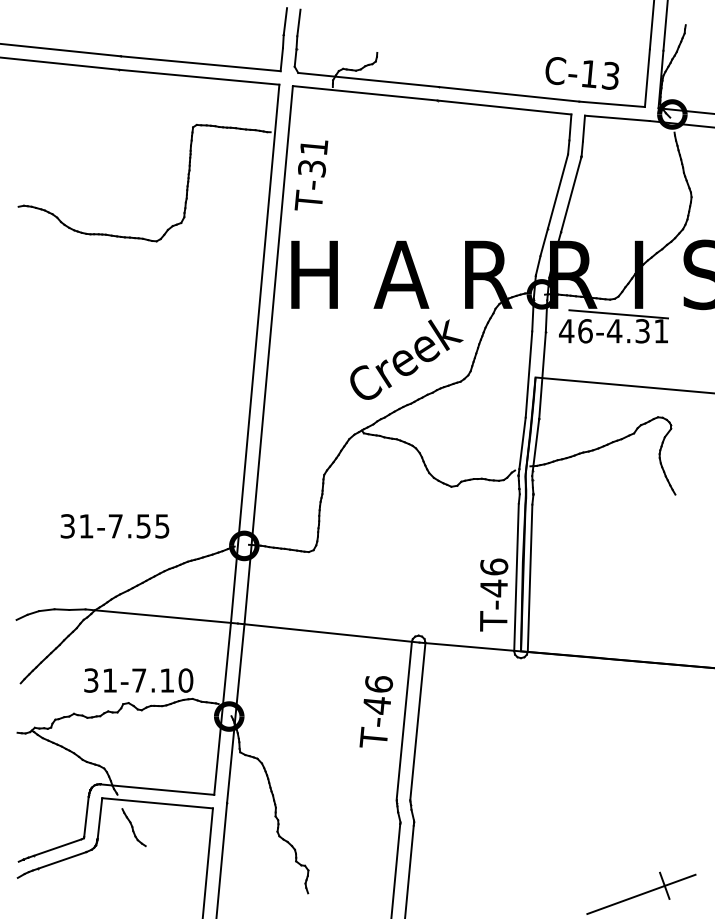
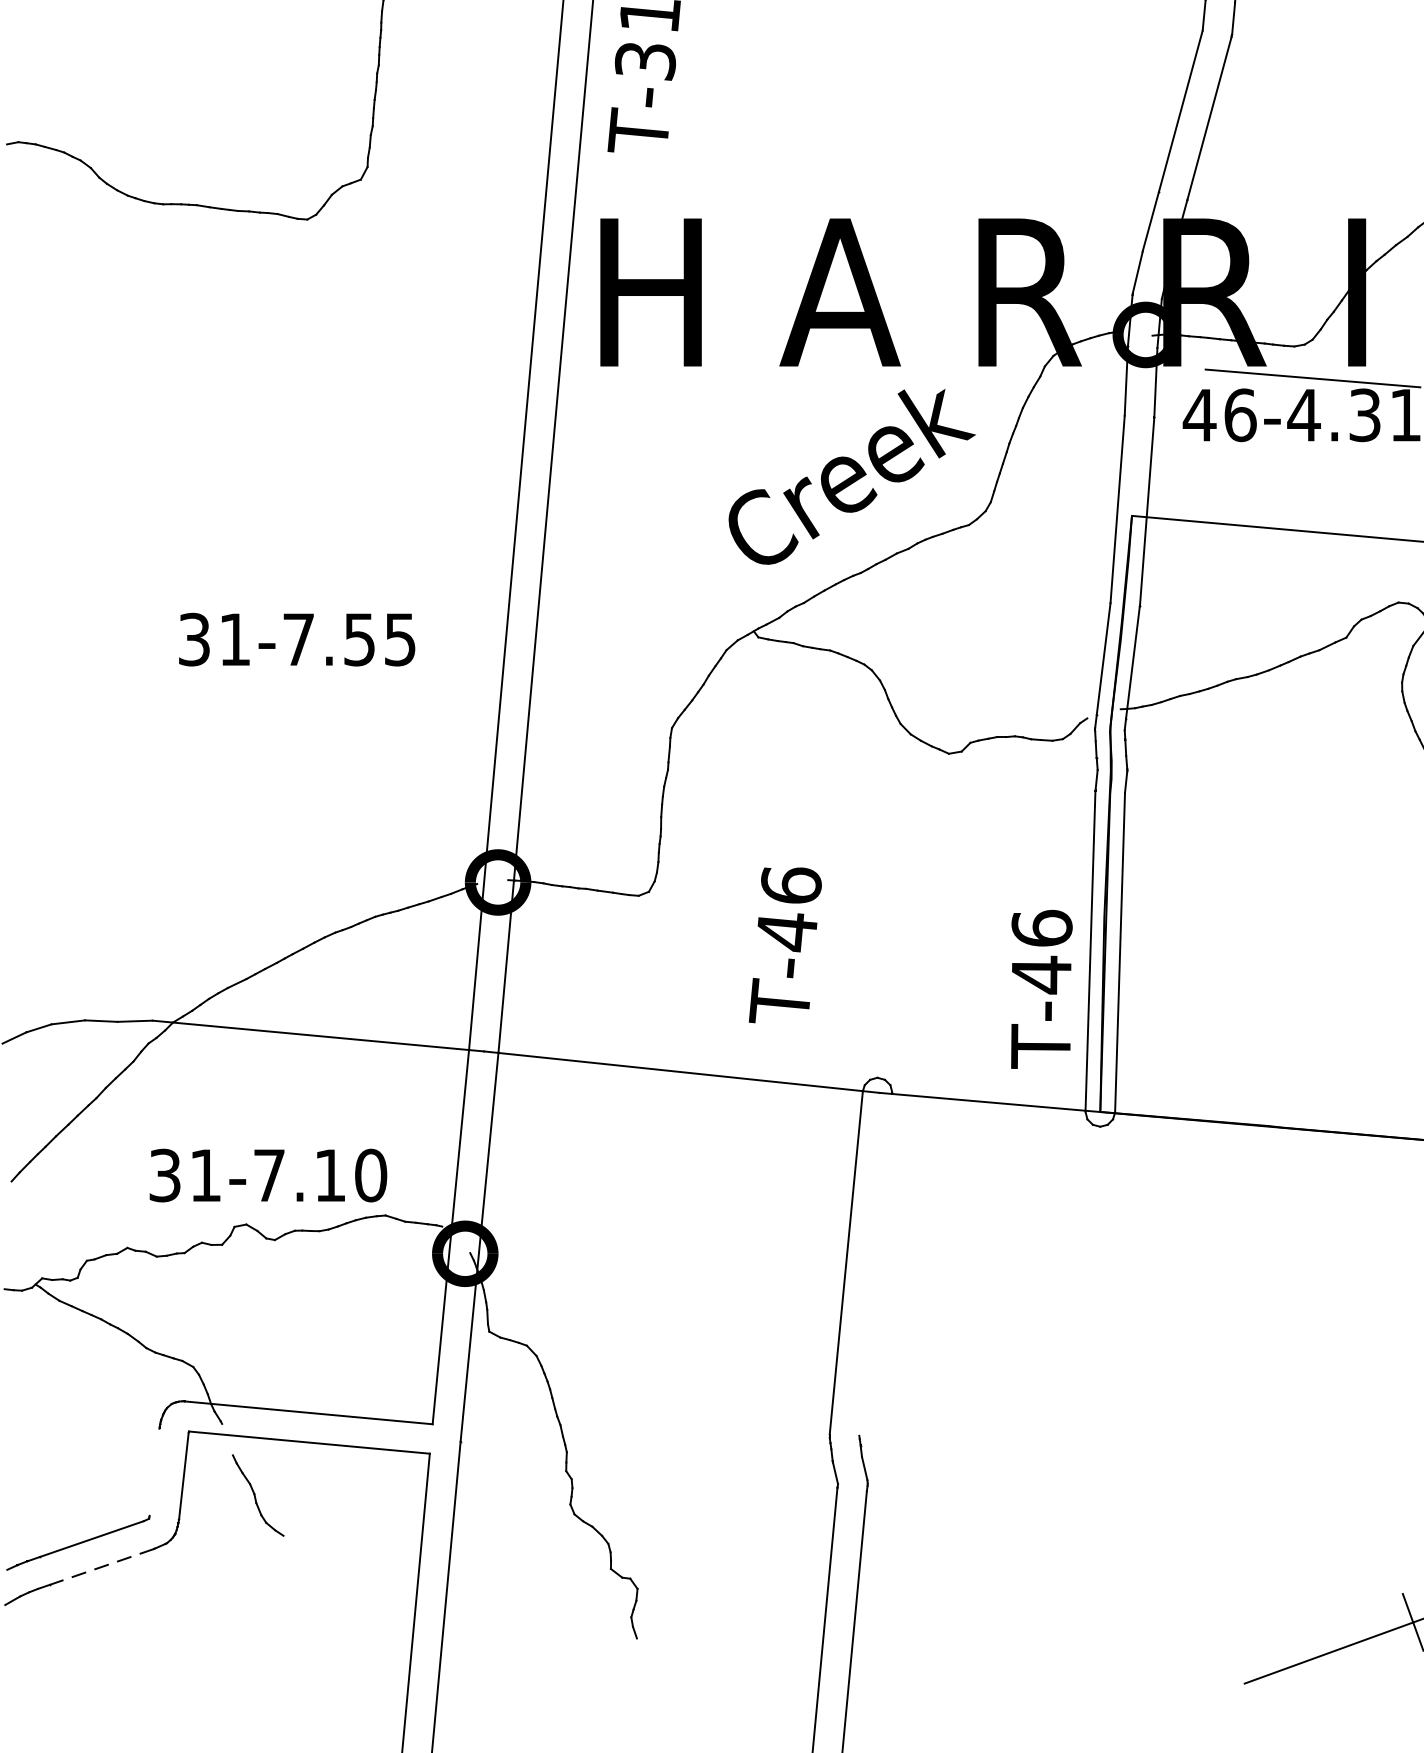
text: (114, 526) -> (296, 639), moved
text: (375, 711) -> (783, 944), moved
line: (417, 721) -> (875, 1264), removed
line: (86, 816) -> (154, 1471), removed
line: (61, 860) -> (100, 1567), solid -> dashed

